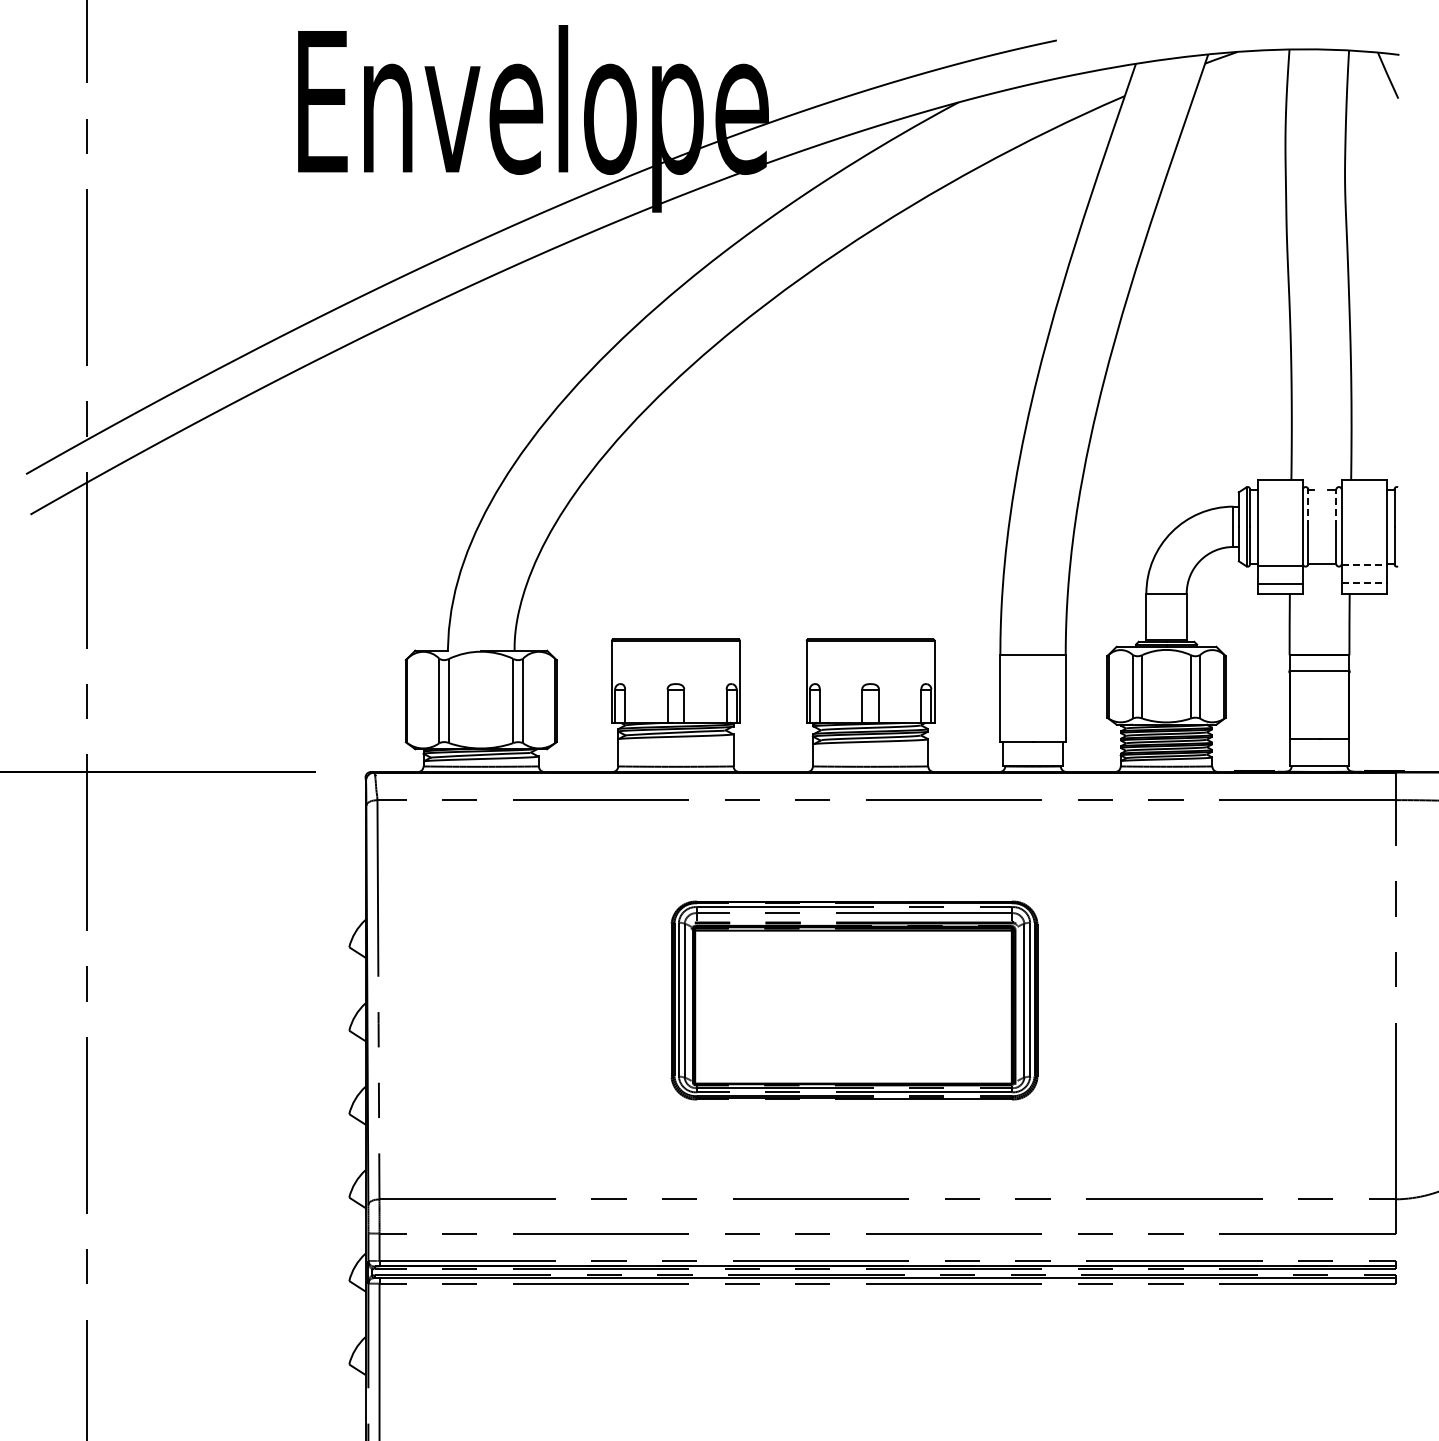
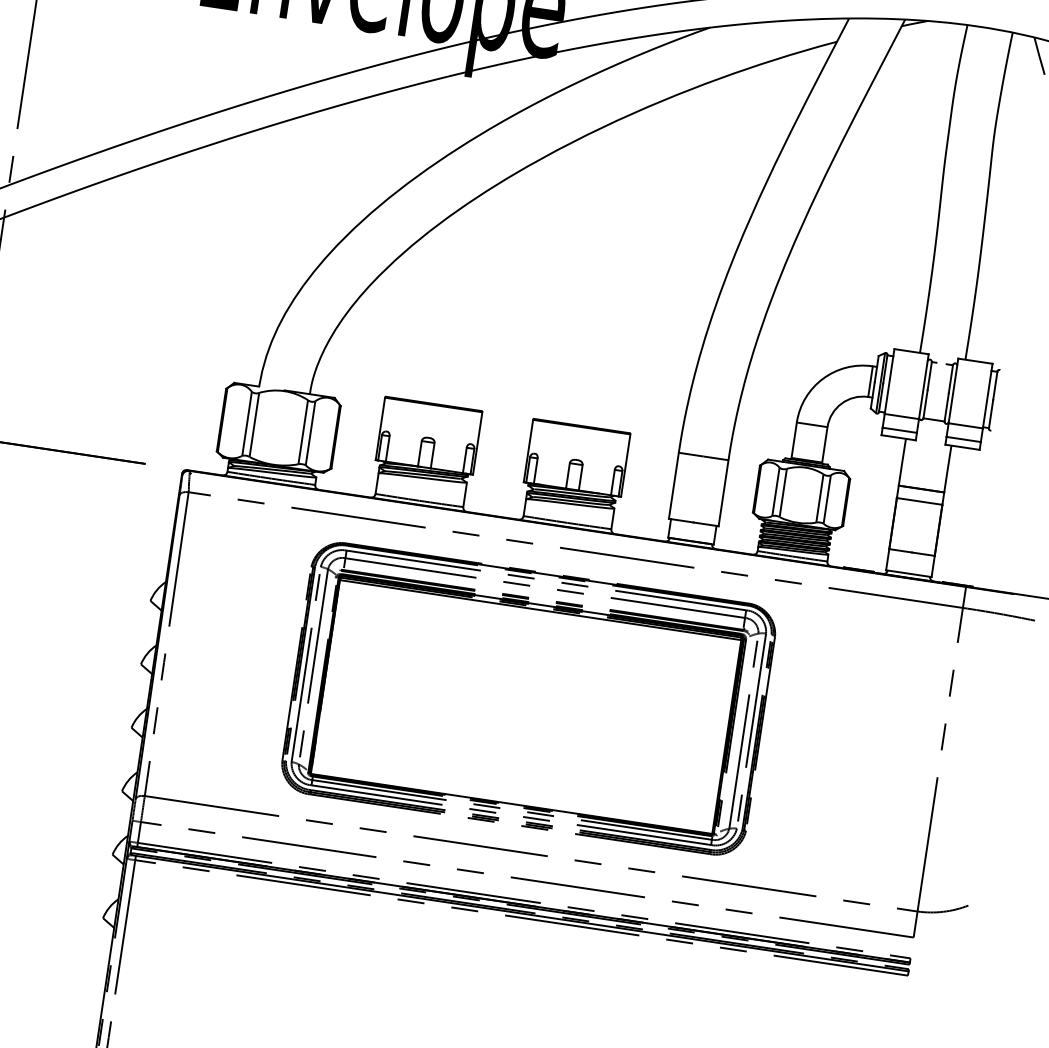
line: (1308, 507) -> (929, 375), dashed -> solid
line: (1336, 507) -> (951, 378), dashed -> solid
line: (1364, 565) -> (965, 425), dashed -> solid
line: (1364, 583) -> (963, 439), dashed -> solid
part: (854, 1000) -> (528, 698), size x1.67

